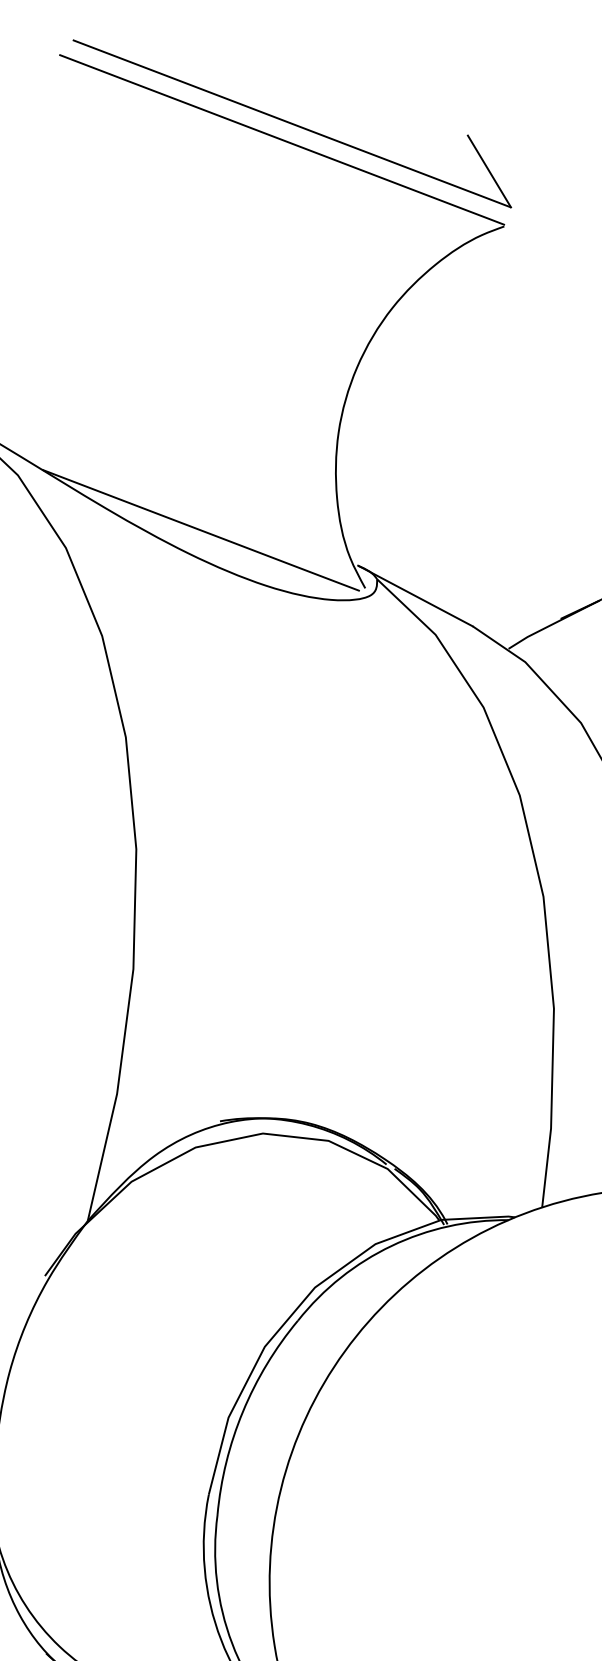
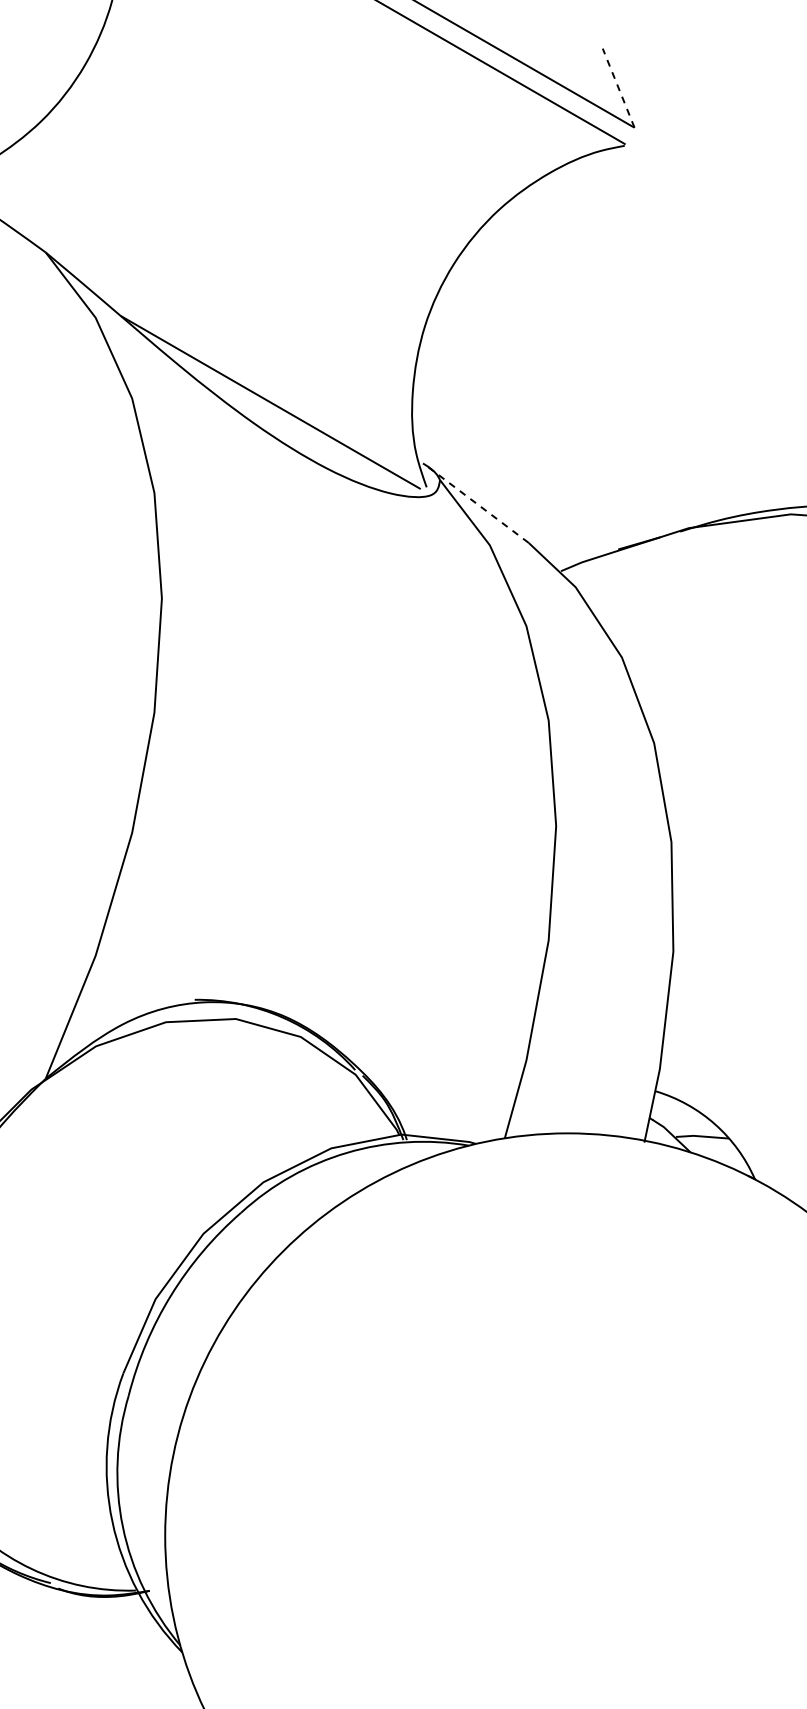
line: (489, 171) -> (618, 88), solid -> dashed
line: (415, 595) -> (475, 502), solid -> dashed

